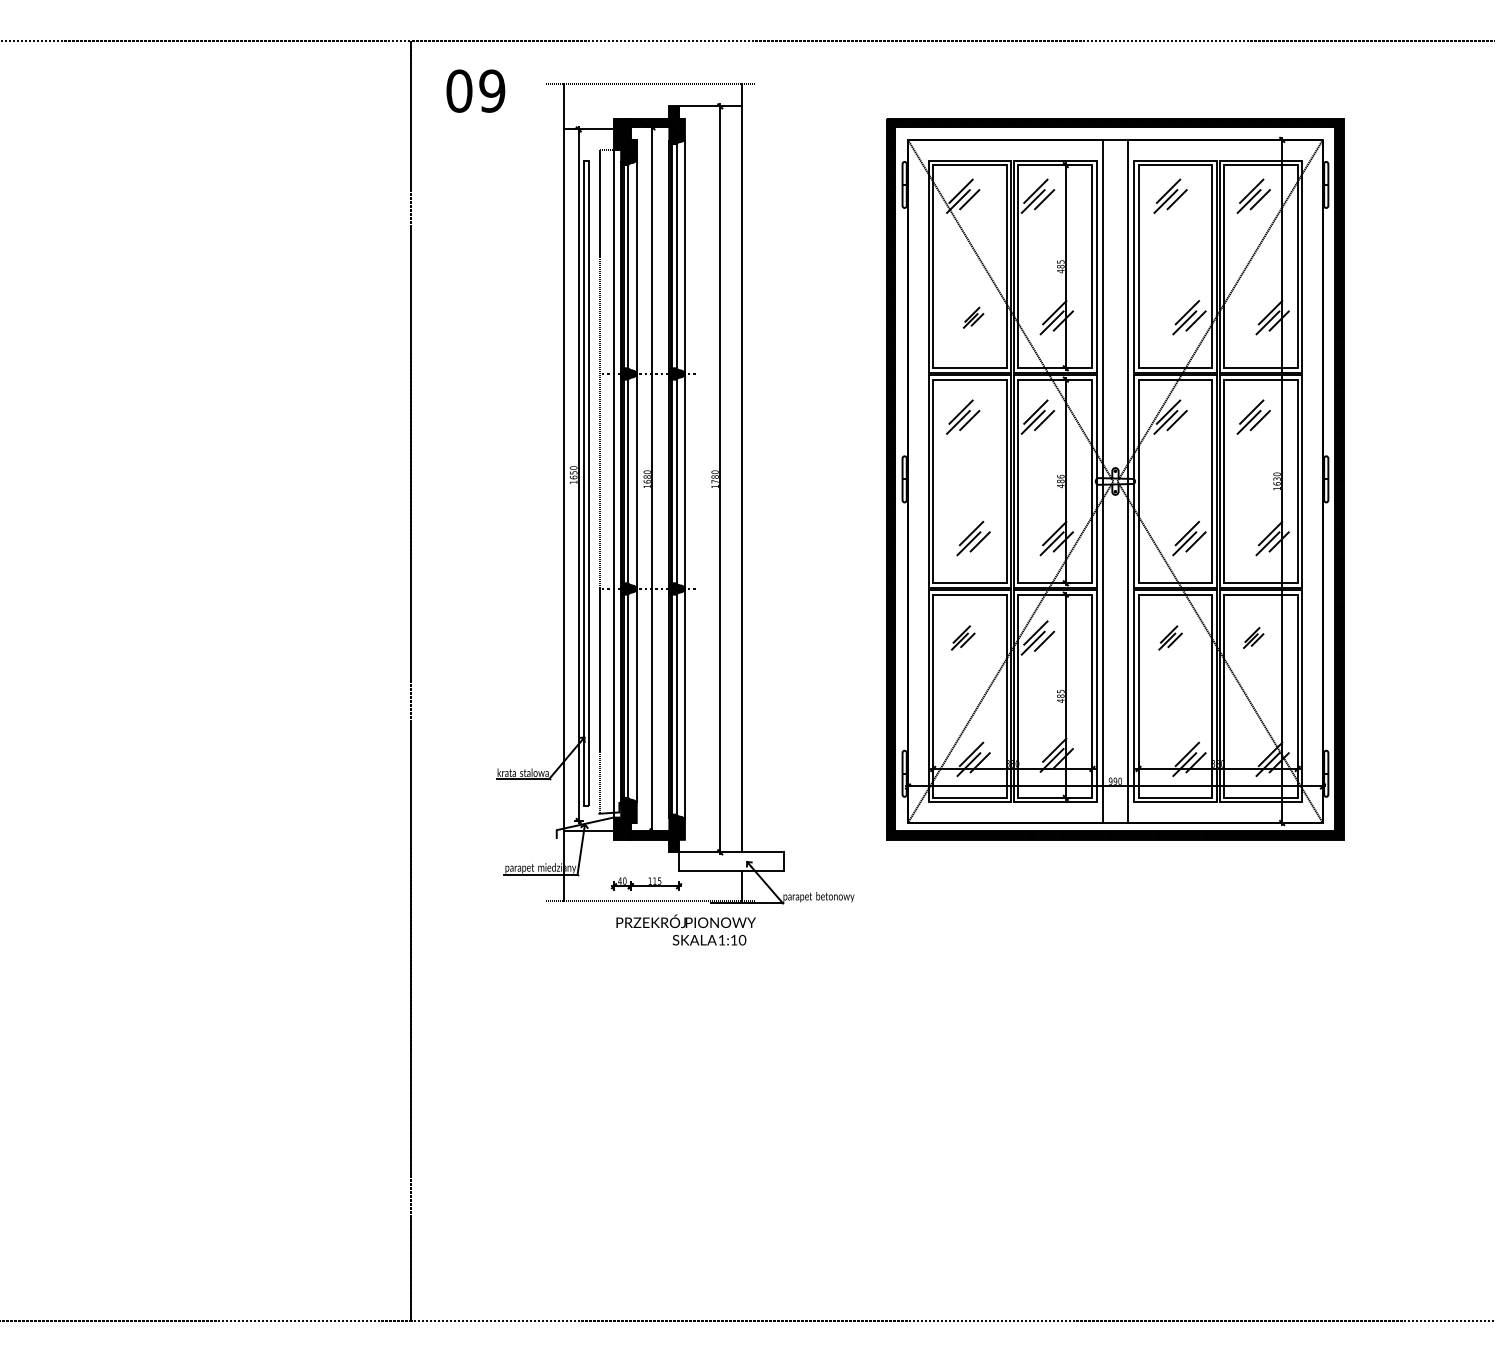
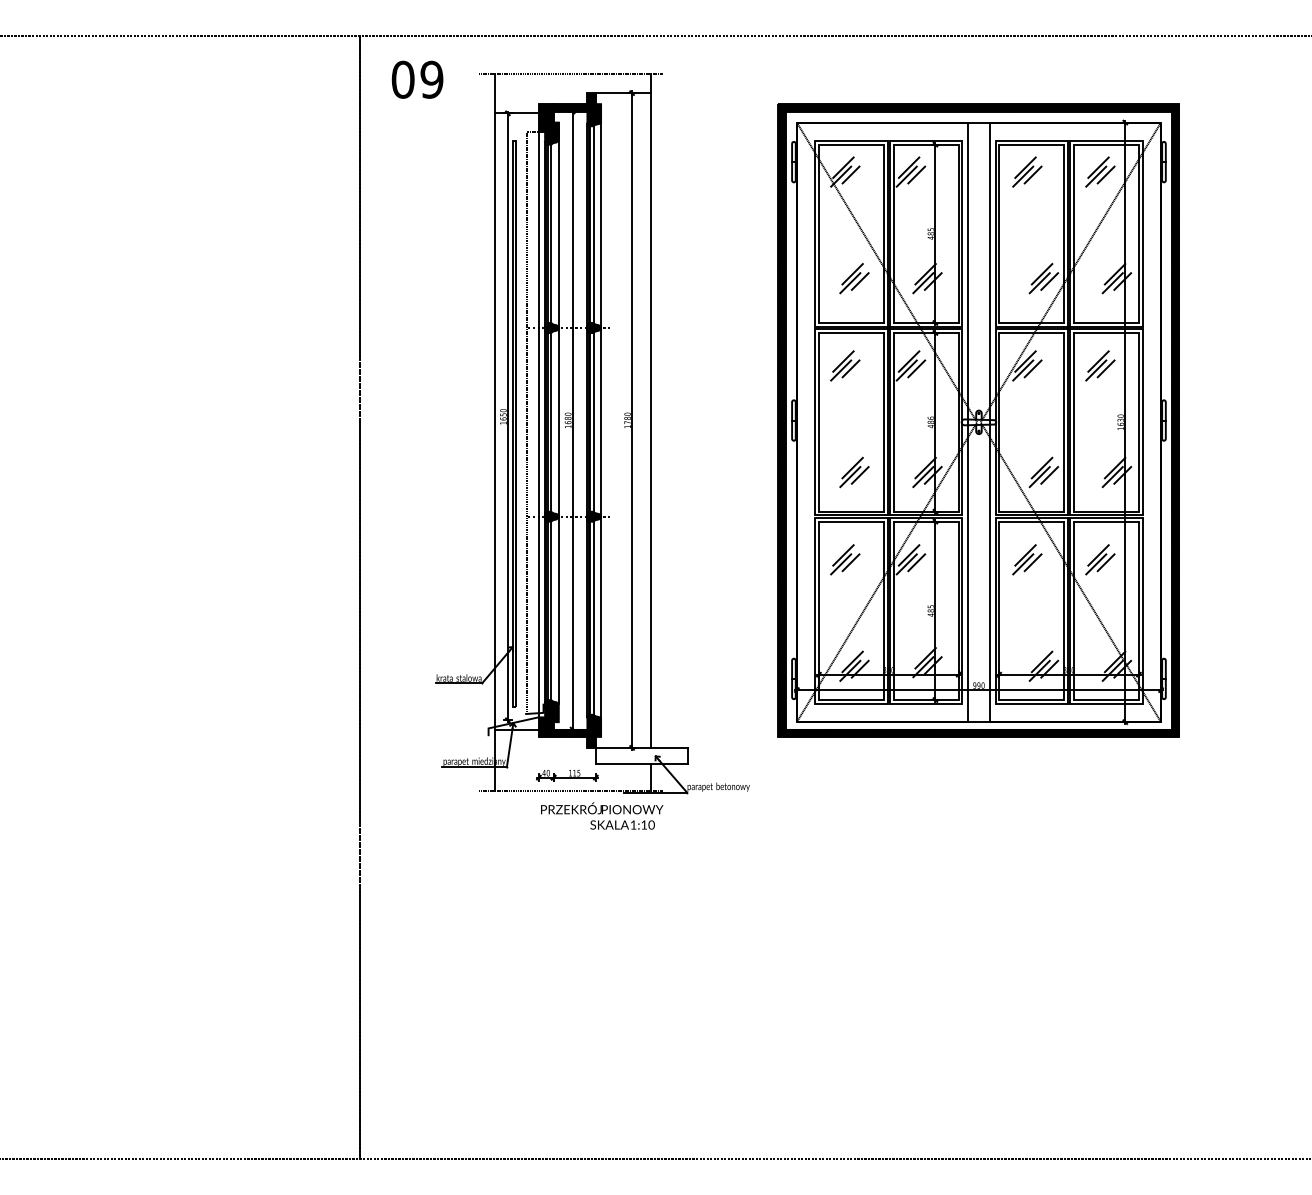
part: (973, 317) -> (854, 278), size x1.67
part: (963, 637) -> (845, 559), size x1.43
part: (1170, 637) -> (1027, 559), size x1.43
part: (1253, 637) -> (1100, 559), size x1.67

